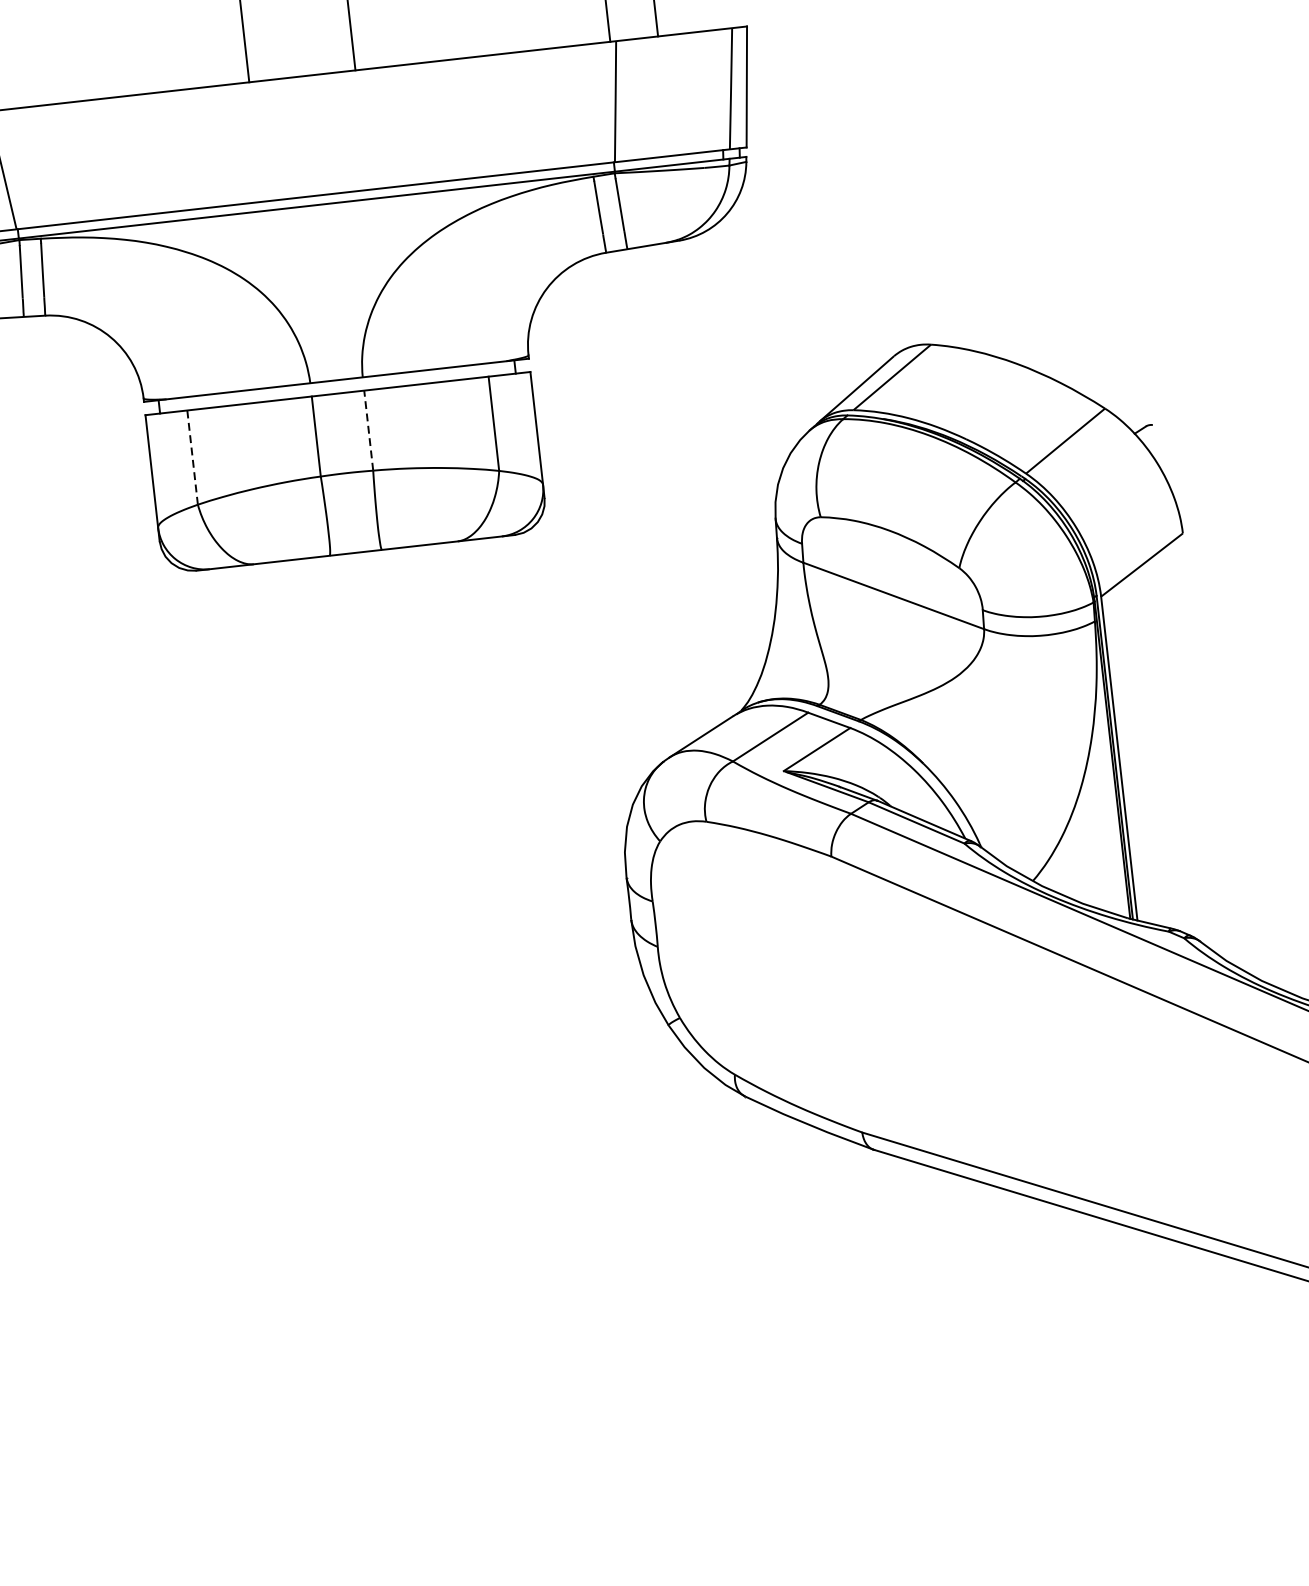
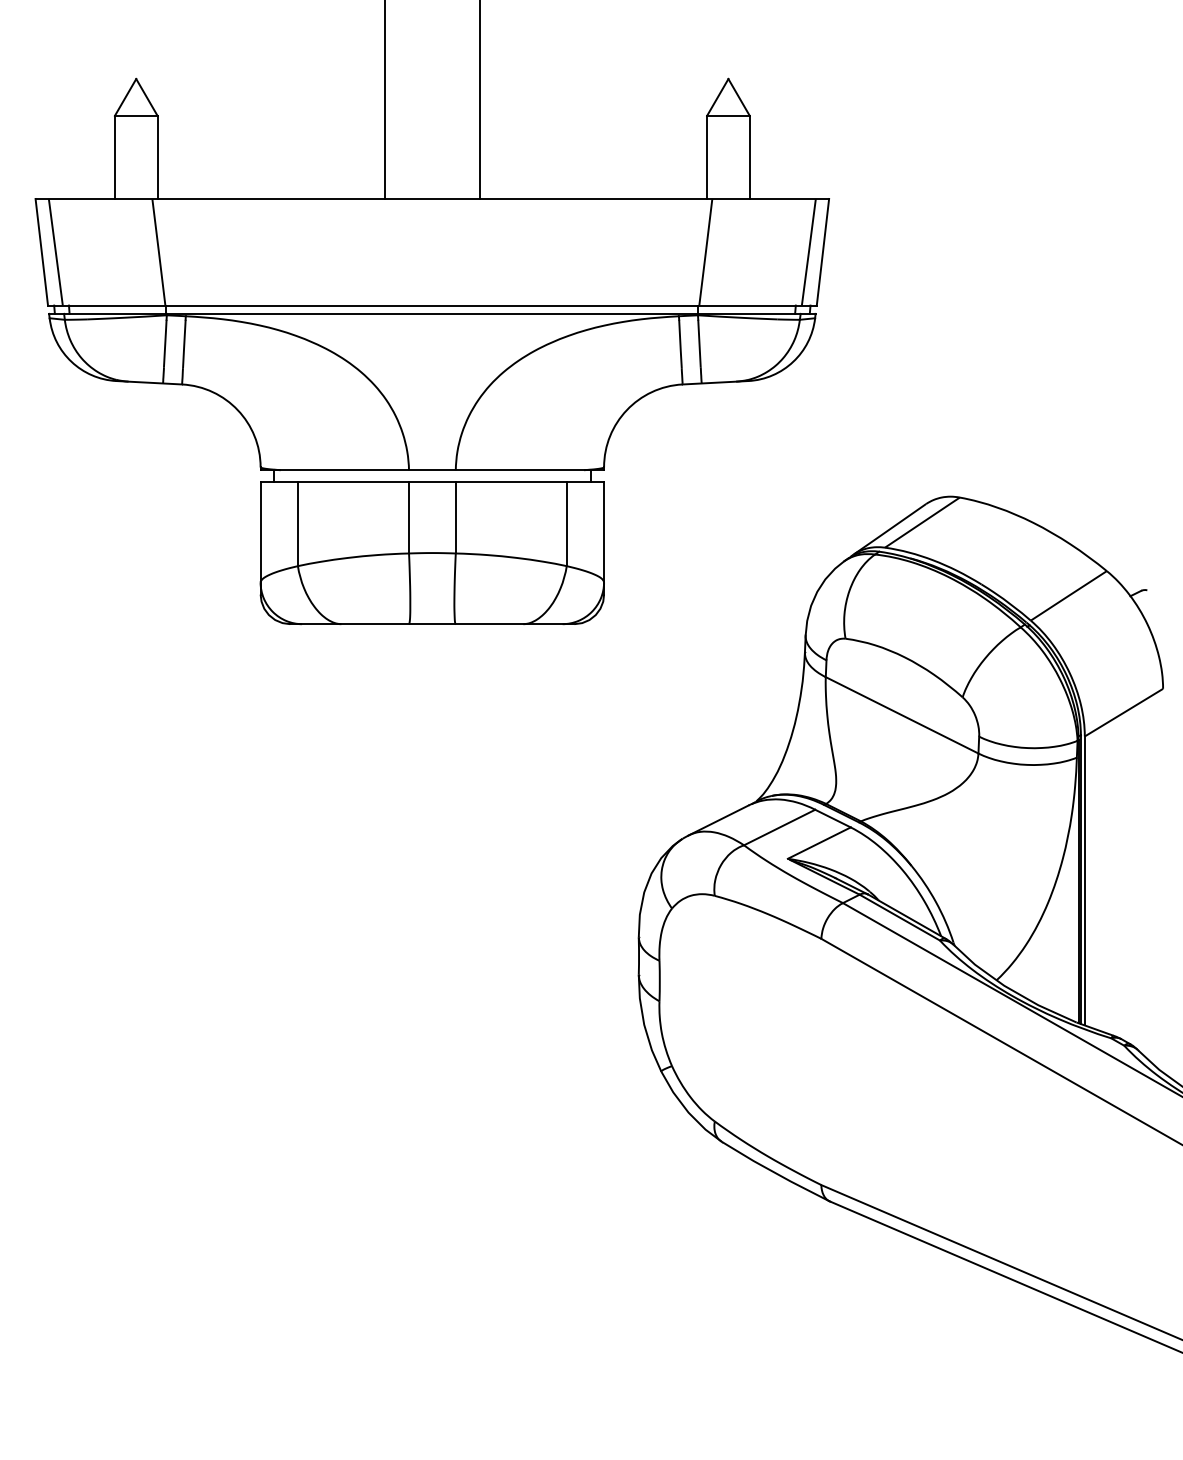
line: (368, 430) -> (455, 517), dashed -> solid
line: (192, 456) -> (297, 523), dashed -> solid

